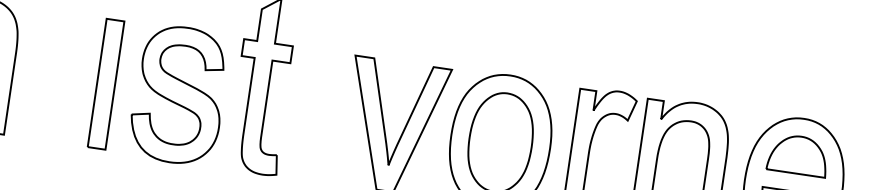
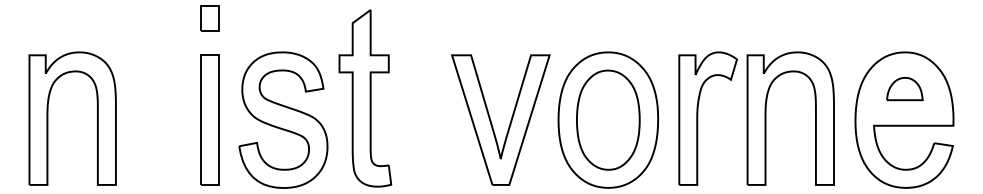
part: (798, 154) -> (904, 88), size x0.6

